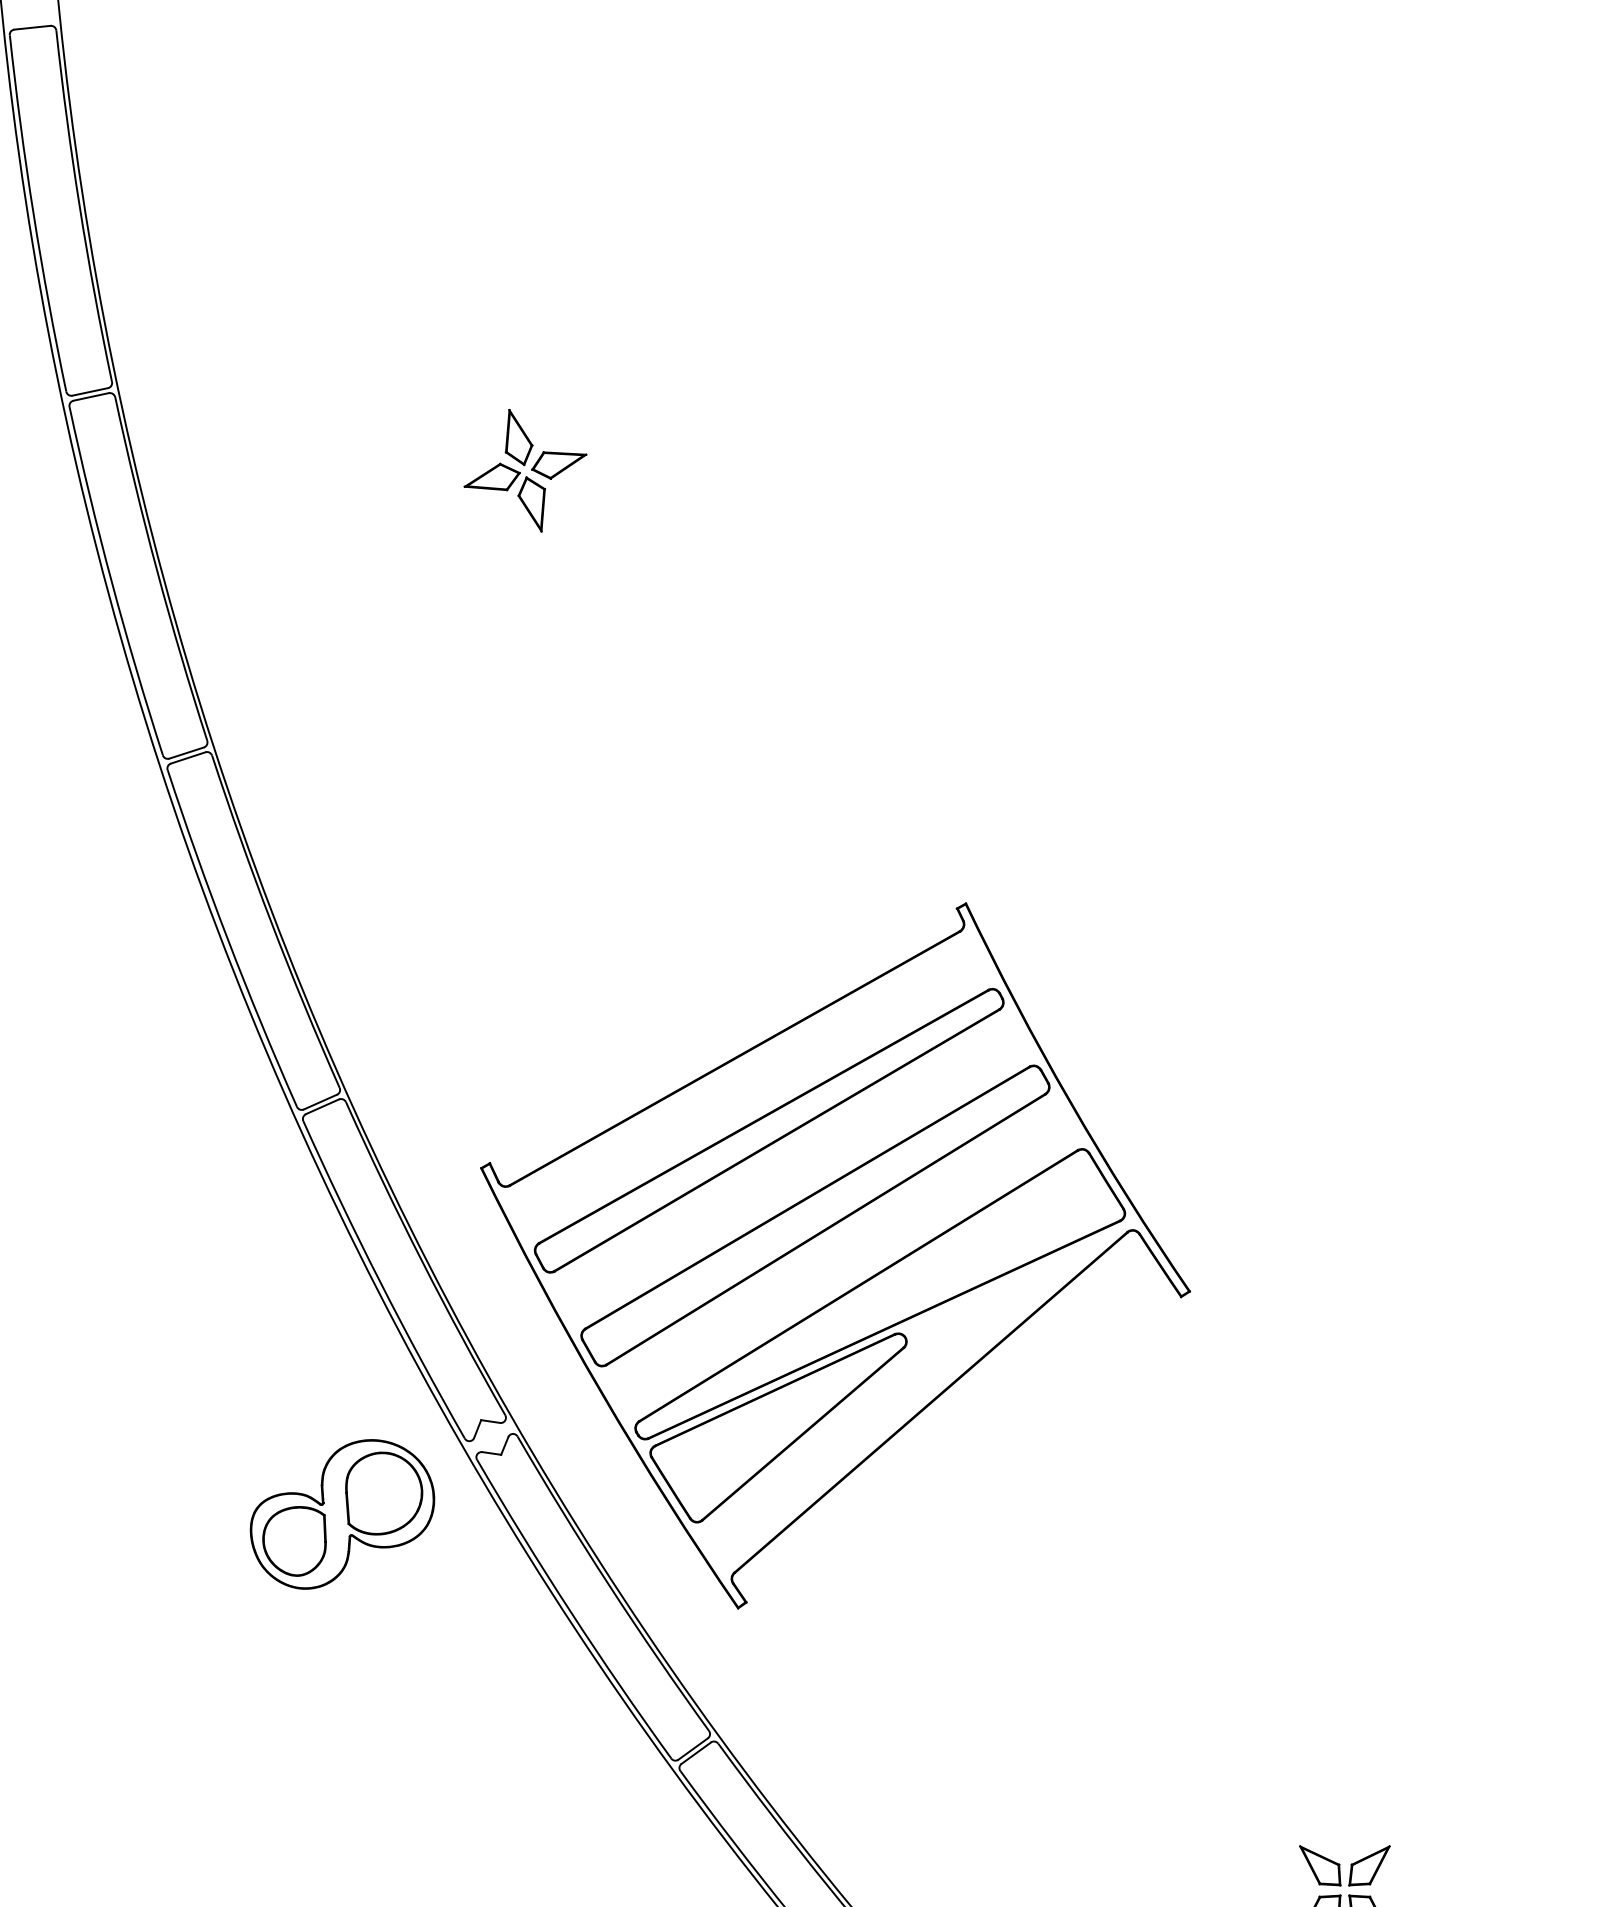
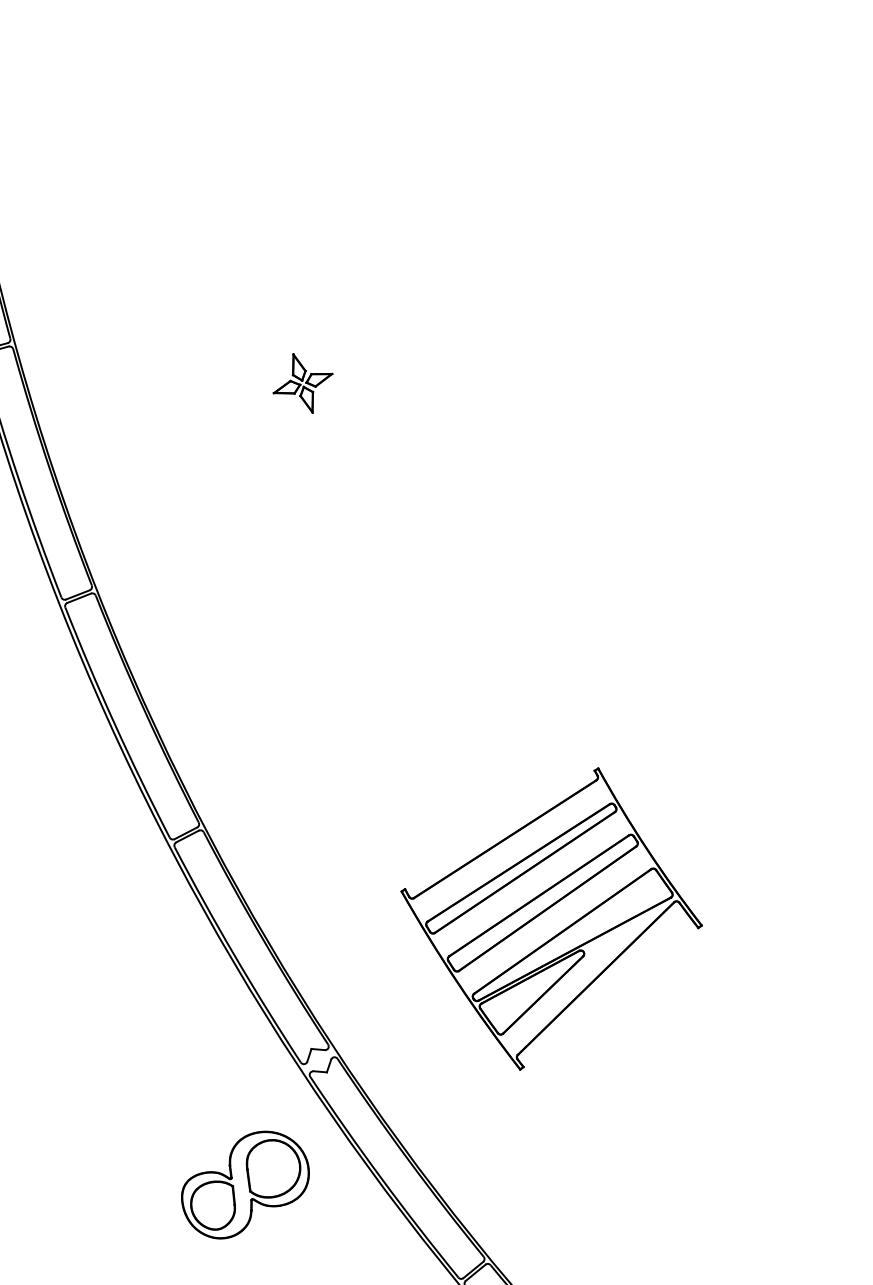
part: (525, 470) -> (303, 383), size x0.7
part: (835, 1255) -> (552, 919), size x0.6
part: (342, 1514) -> (245, 1184), moved

